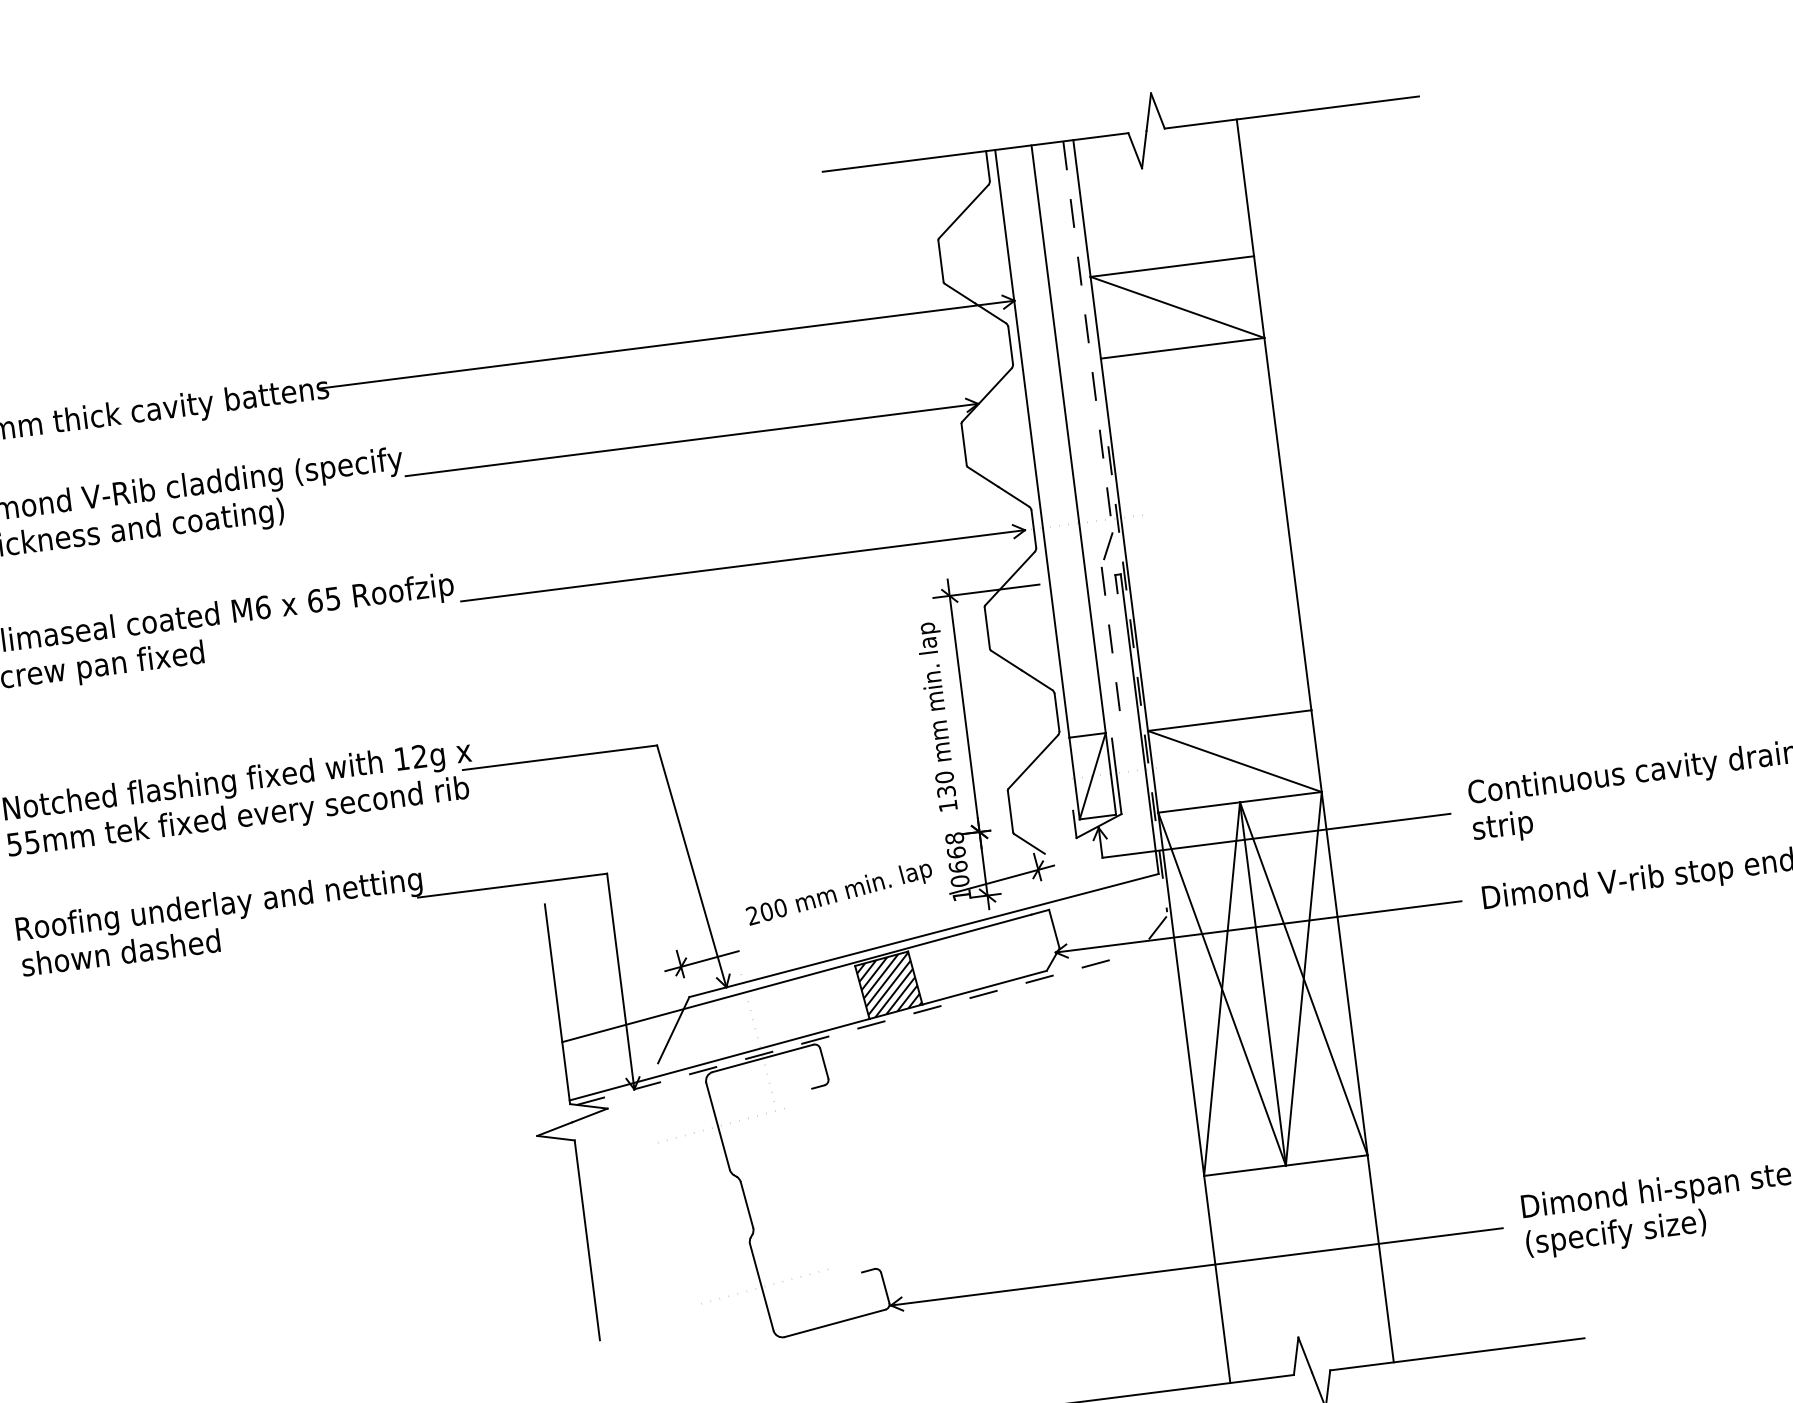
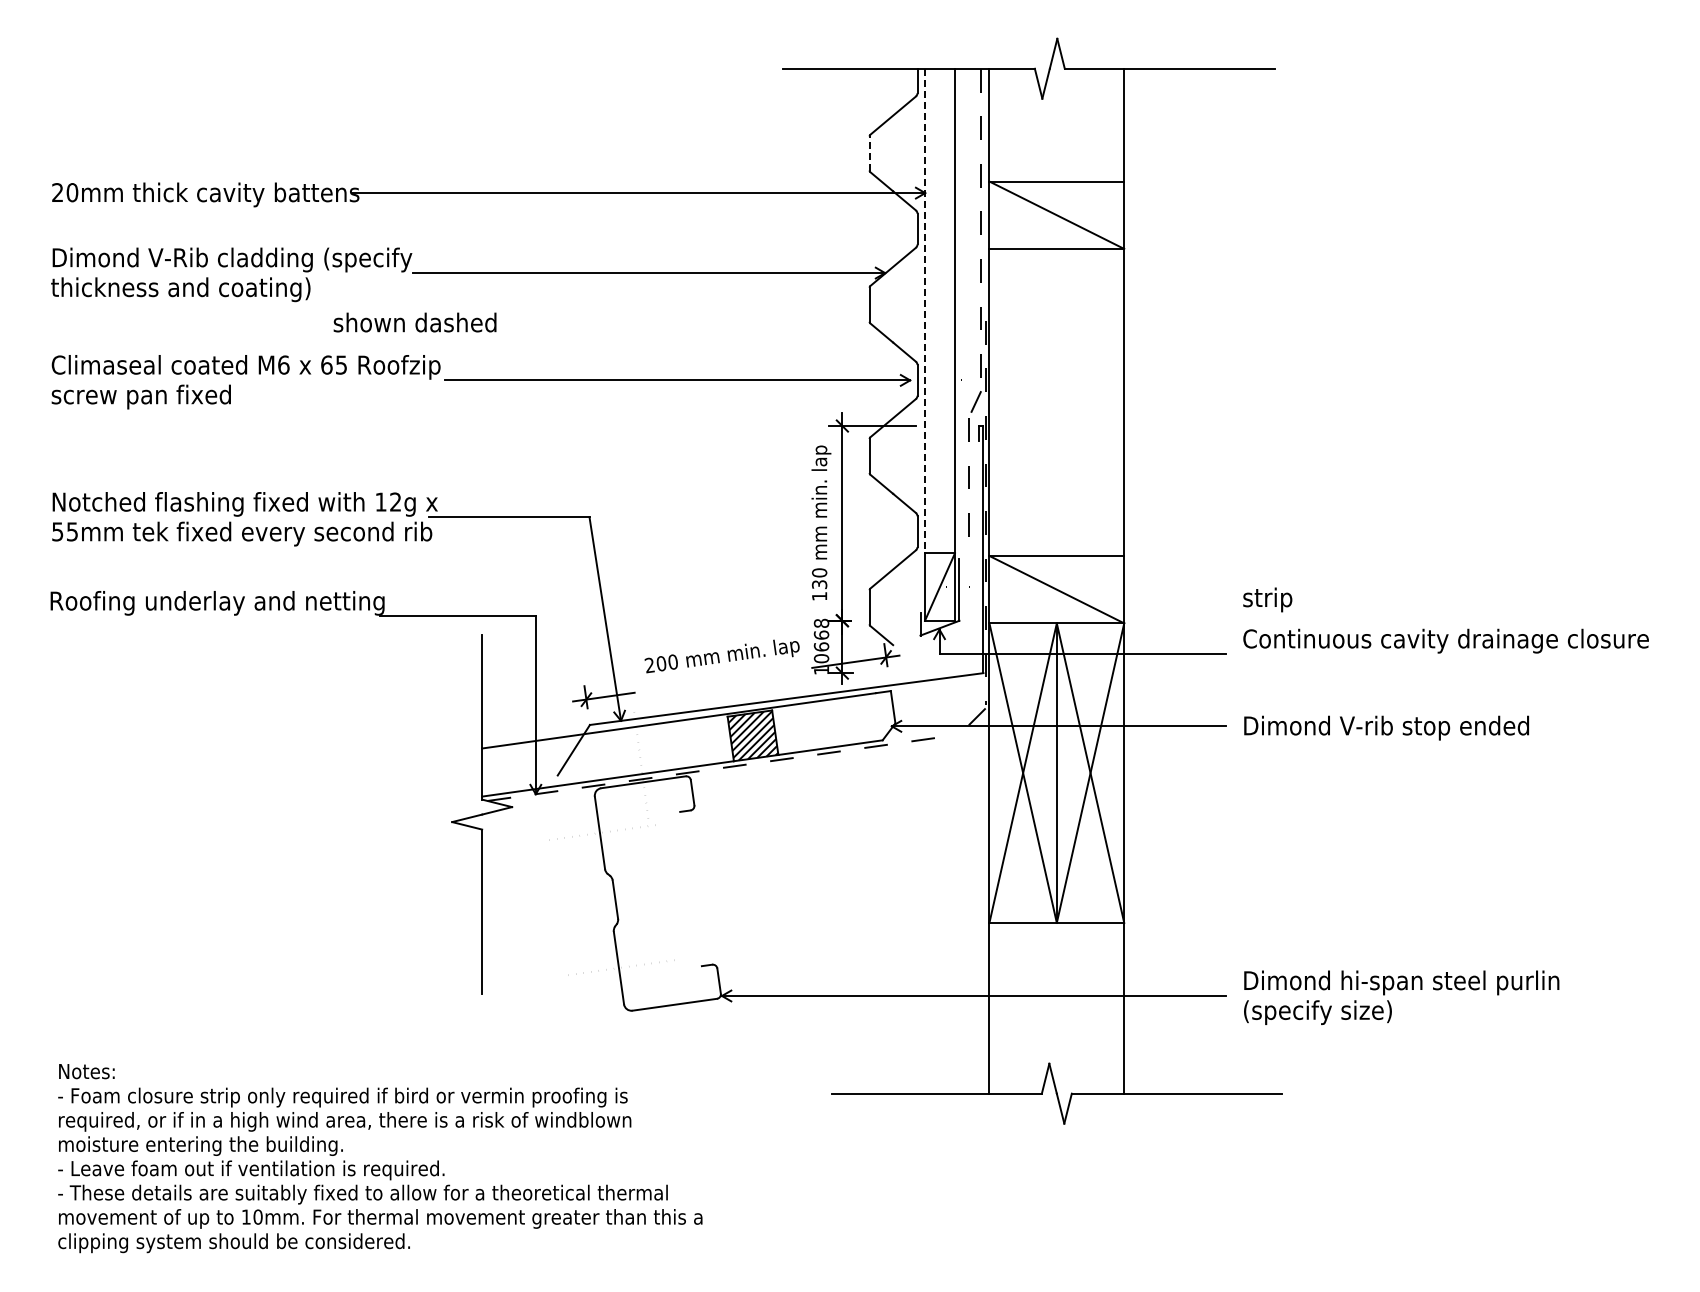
line: (940, 261) -> (869, 153), solid -> dashed
line: (1032, 444) -> (925, 311), solid -> dashed
text: (1502, 827) -> (1267, 599), moved
text: (120, 952) -> (414, 322), moved

